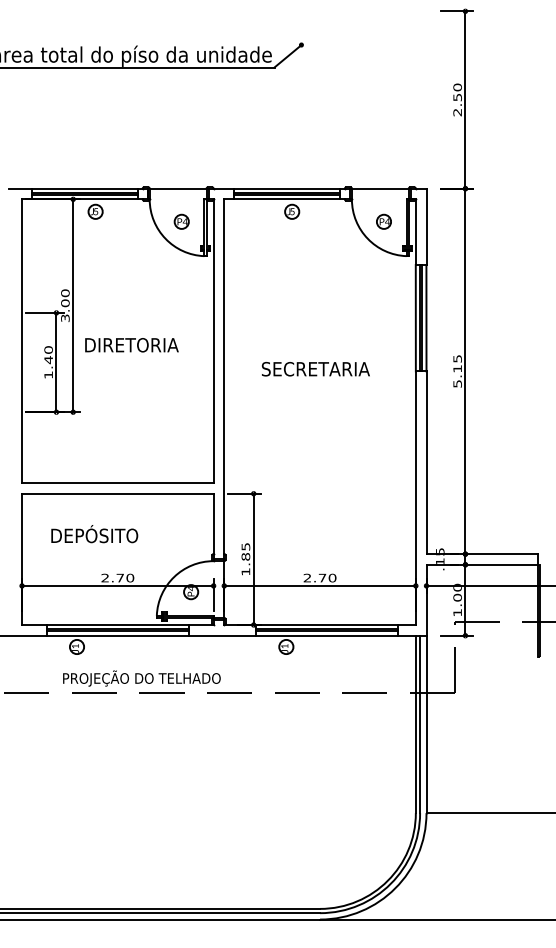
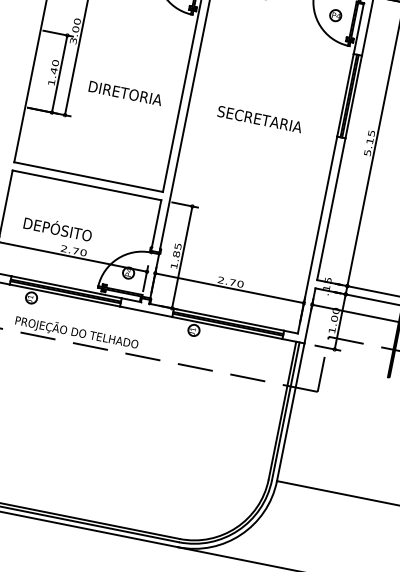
text: (131, 345) -> (125, 93), moved
text: (94, 534) -> (57, 228), moved

